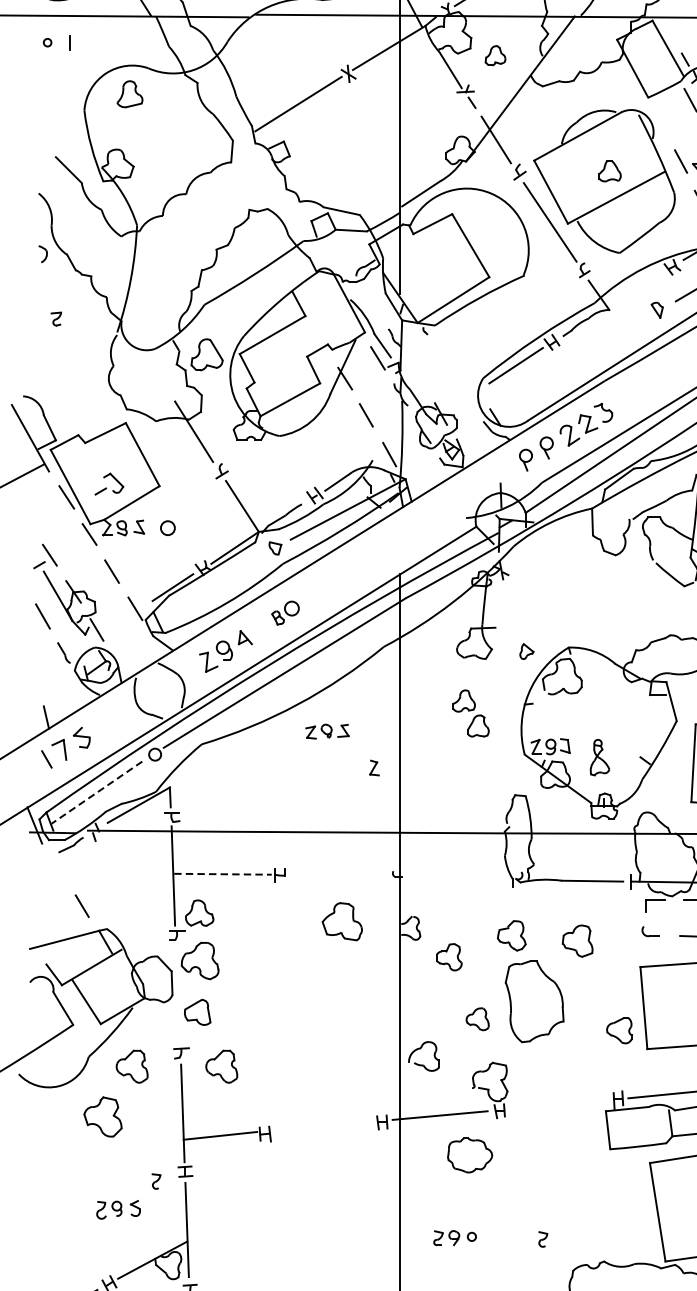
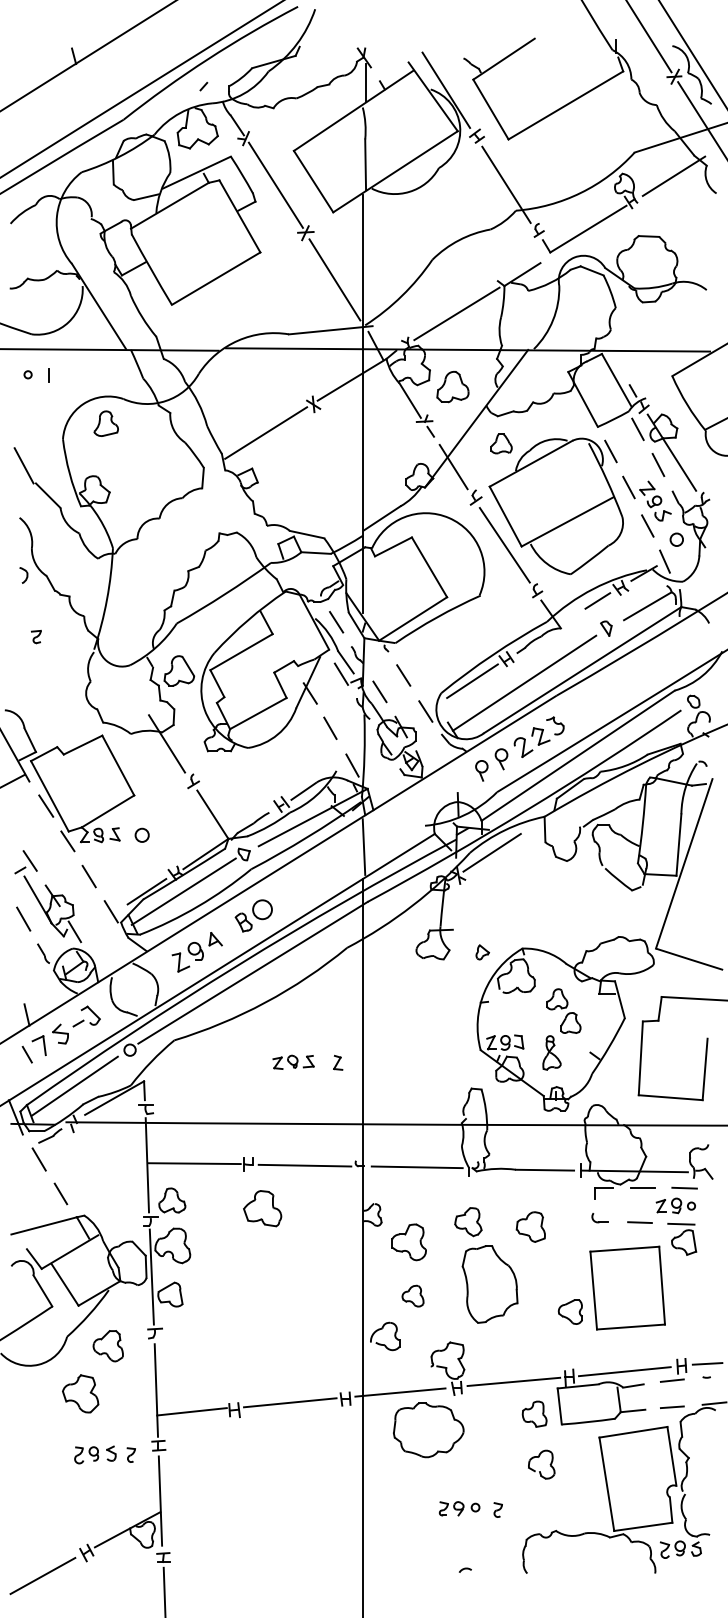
part: (495, 56) -> (452, 387), size x1.67
line: (661, 123) -> (610, 451), added
line: (42, 138) -> (23, 465), added
part: (609, 170) -> (501, 443), moved
line: (647, 280) -> (597, 600), added
line: (372, 303) -> (336, 622), added
line: (443, 359) -> (403, 675), added
line: (570, 367) -> (524, 682), added
line: (418, 376) -> (379, 691), added
line: (466, 397) -> (425, 711), added
part: (109, 484) -> (86, 1016), moved
line: (401, 539) -> (363, 846), added
line: (536, 546) -> (491, 852), added
line: (211, 587) -> (183, 891), added
part: (285, 612) -> (253, 915), size x1.43
part: (470, 712) -> (563, 1010), moved
part: (327, 730) -> (293, 1061), moved
line: (96, 792) -> (74, 1086), dashed -> solid
line: (58, 869) -> (38, 1159), added
line: (223, 874) -> (194, 1163), dashed -> solid
line: (339, 876) -> (304, 1165), added
line: (457, 878) -> (416, 1167), added
part: (342, 921) -> (262, 1208), moved
part: (448, 957) -> (408, 1242), size x1.43
line: (177, 993) -> (151, 1276), added
part: (477, 1018) -> (412, 1295), moved
part: (220, 1067) -> (192, 1346), removed
line: (559, 1103) -> (513, 1381), added
line: (324, 1126) -> (290, 1402), added
part: (581, 1137) -> (534, 1413), added
part: (469, 1155) -> (428, 1430), size x1.67
part: (587, 1198) -> (540, 1471), added
part: (118, 1209) -> (95, 1454), moved
part: (454, 1237) -> (459, 1508), moved

